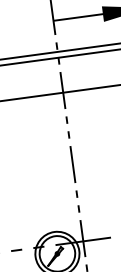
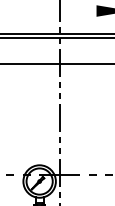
line: (78, 18) -> (78, 11), removed

